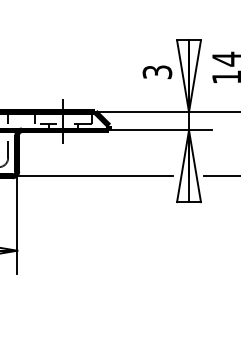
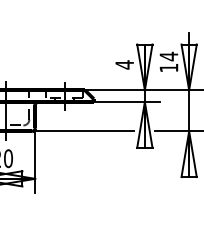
text: (157, 71) -> (124, 64), 3 -> 4

